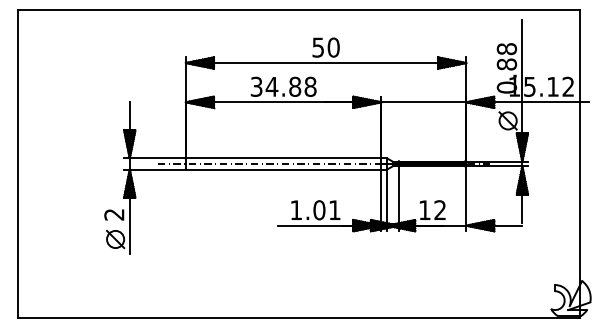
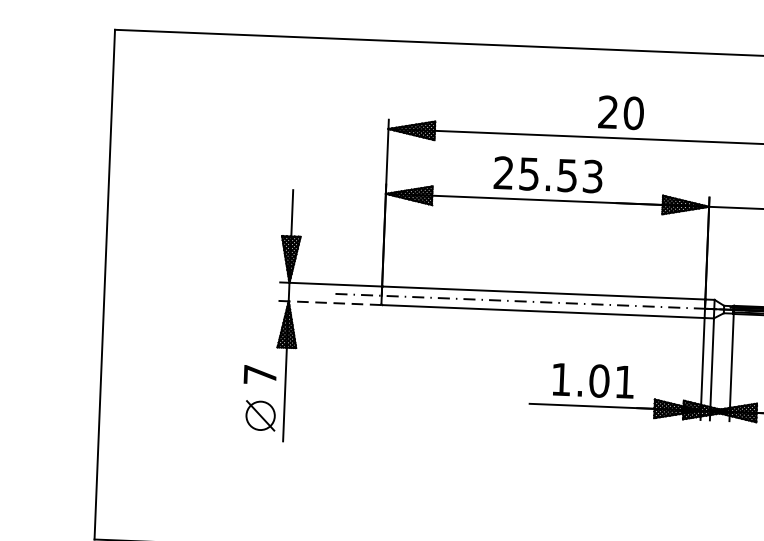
text: (317, 47) -> (607, 112), 50 -> 20
text: (283, 86) -> (548, 174), 34.88 -> 25.53
line: (157, 169) -> (334, 303), solid -> dashed
text: (114, 214) -> (260, 374), 2 -> 7

